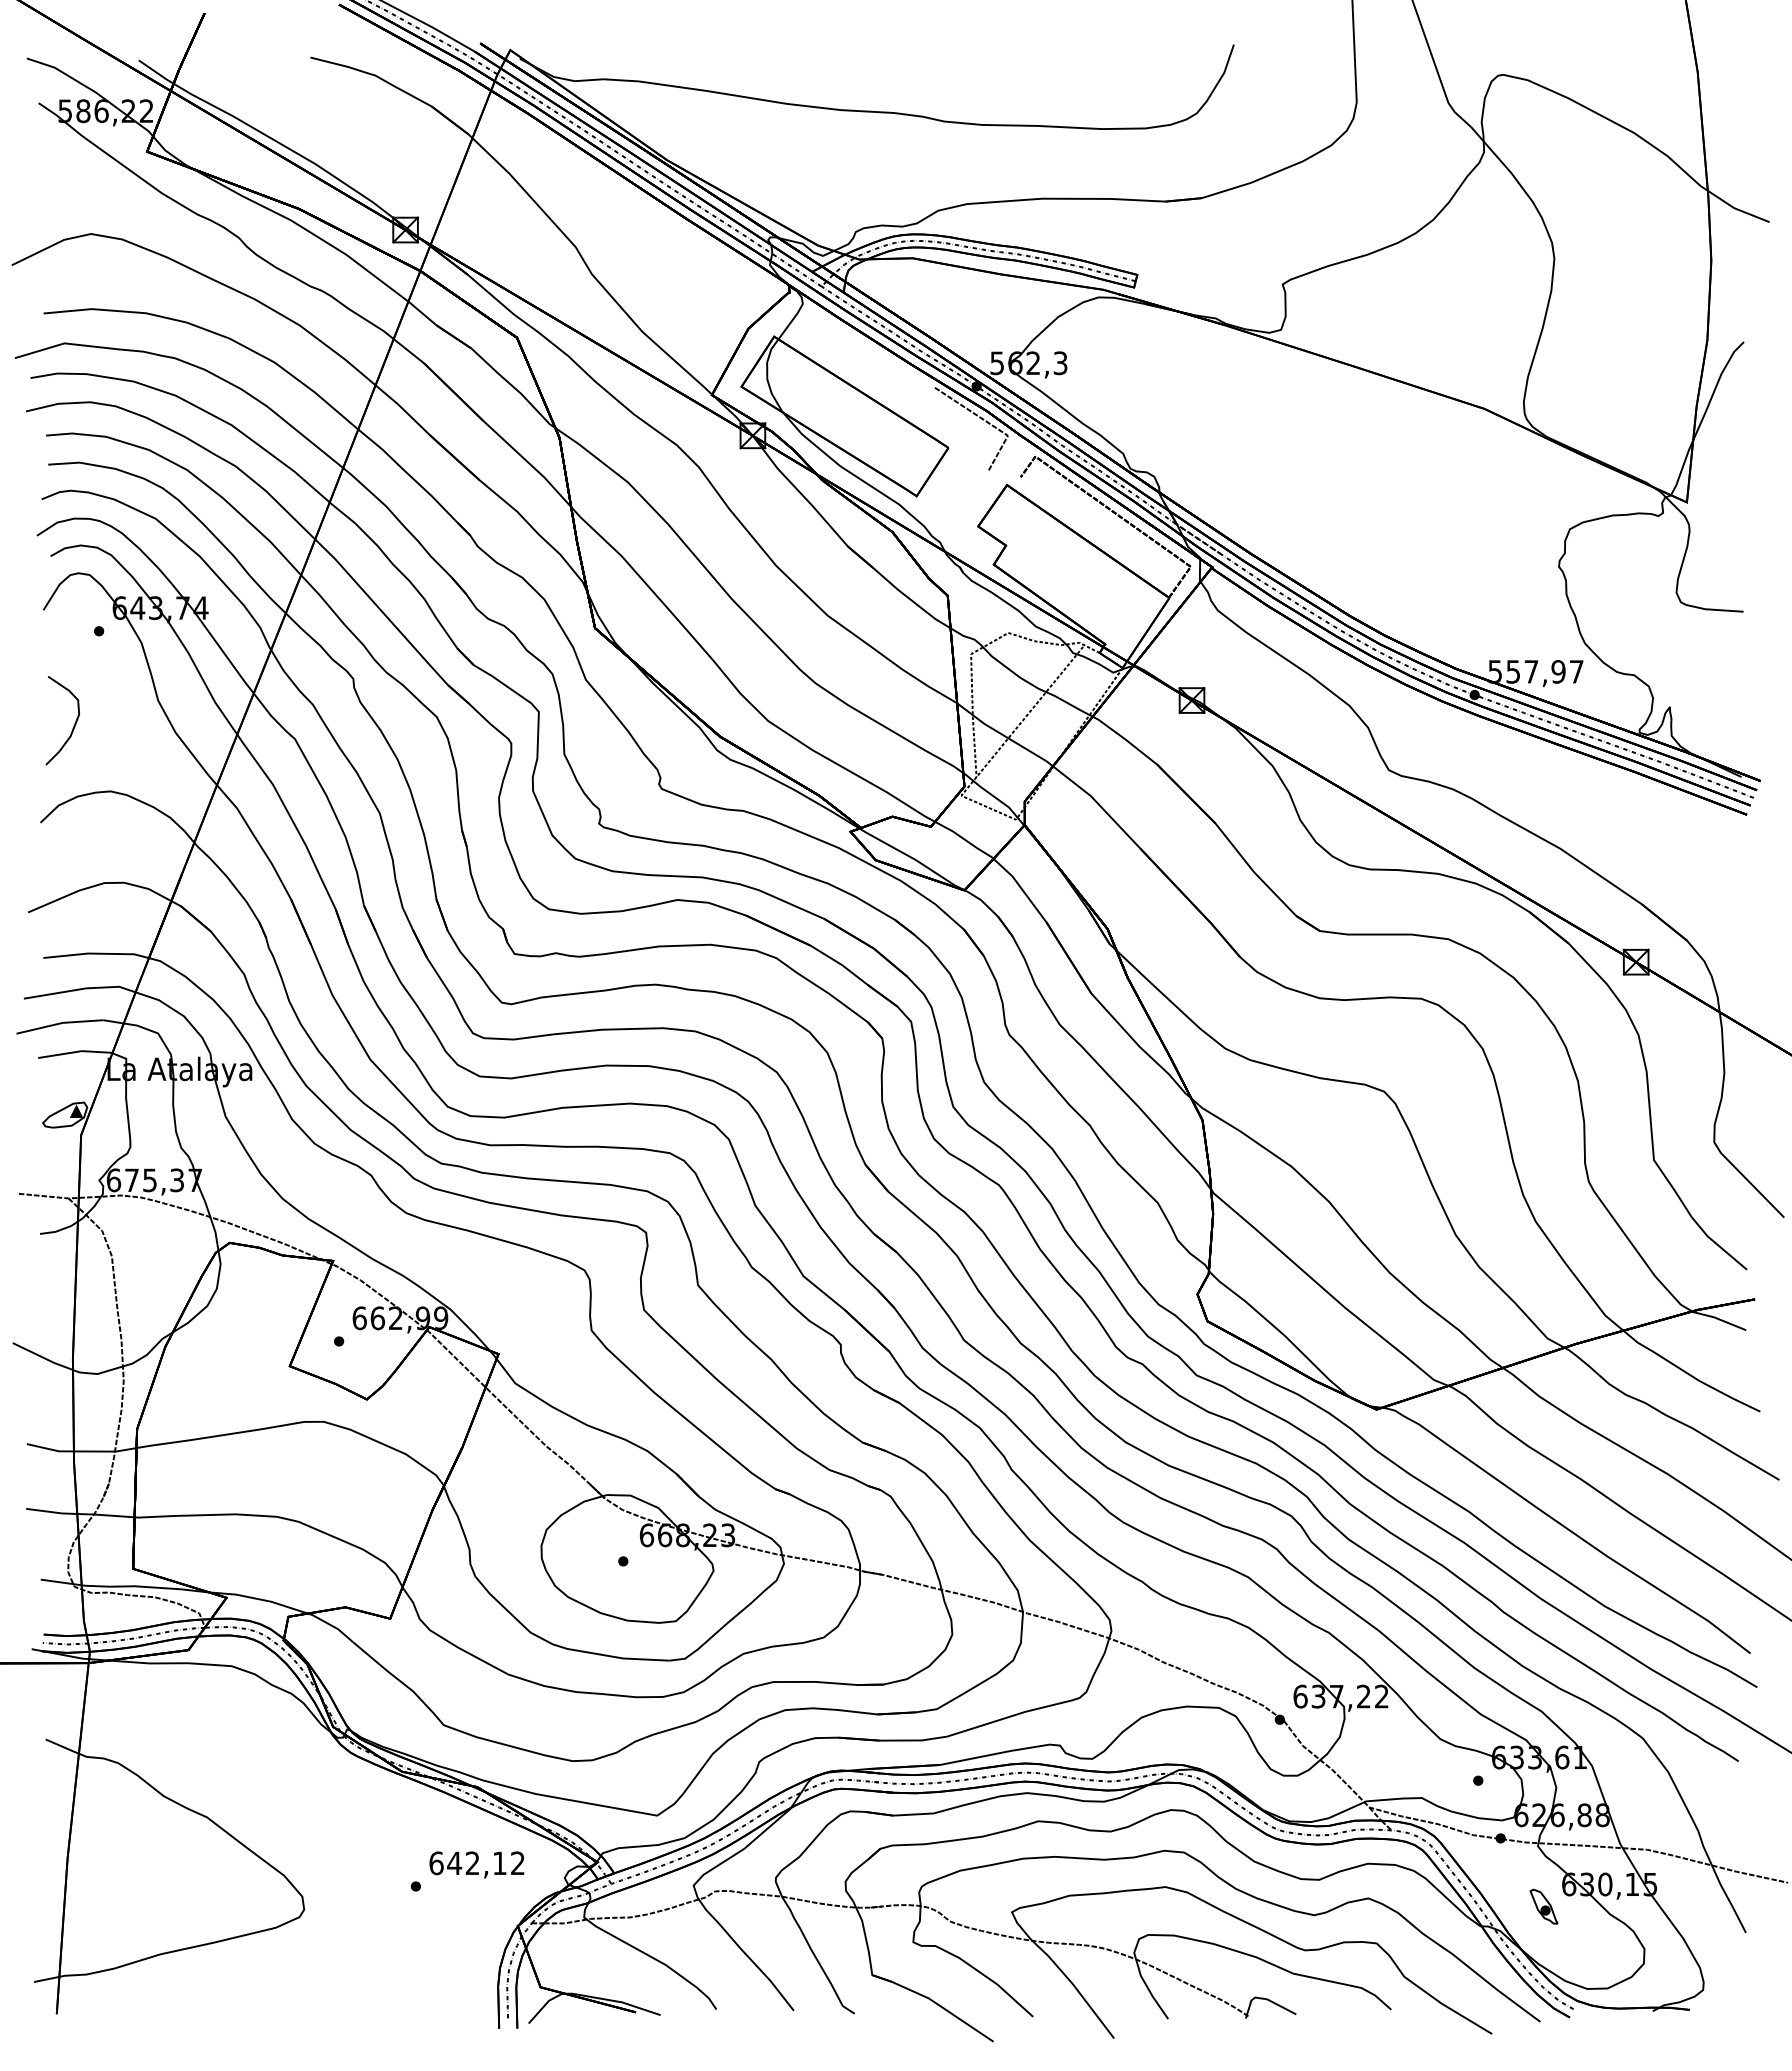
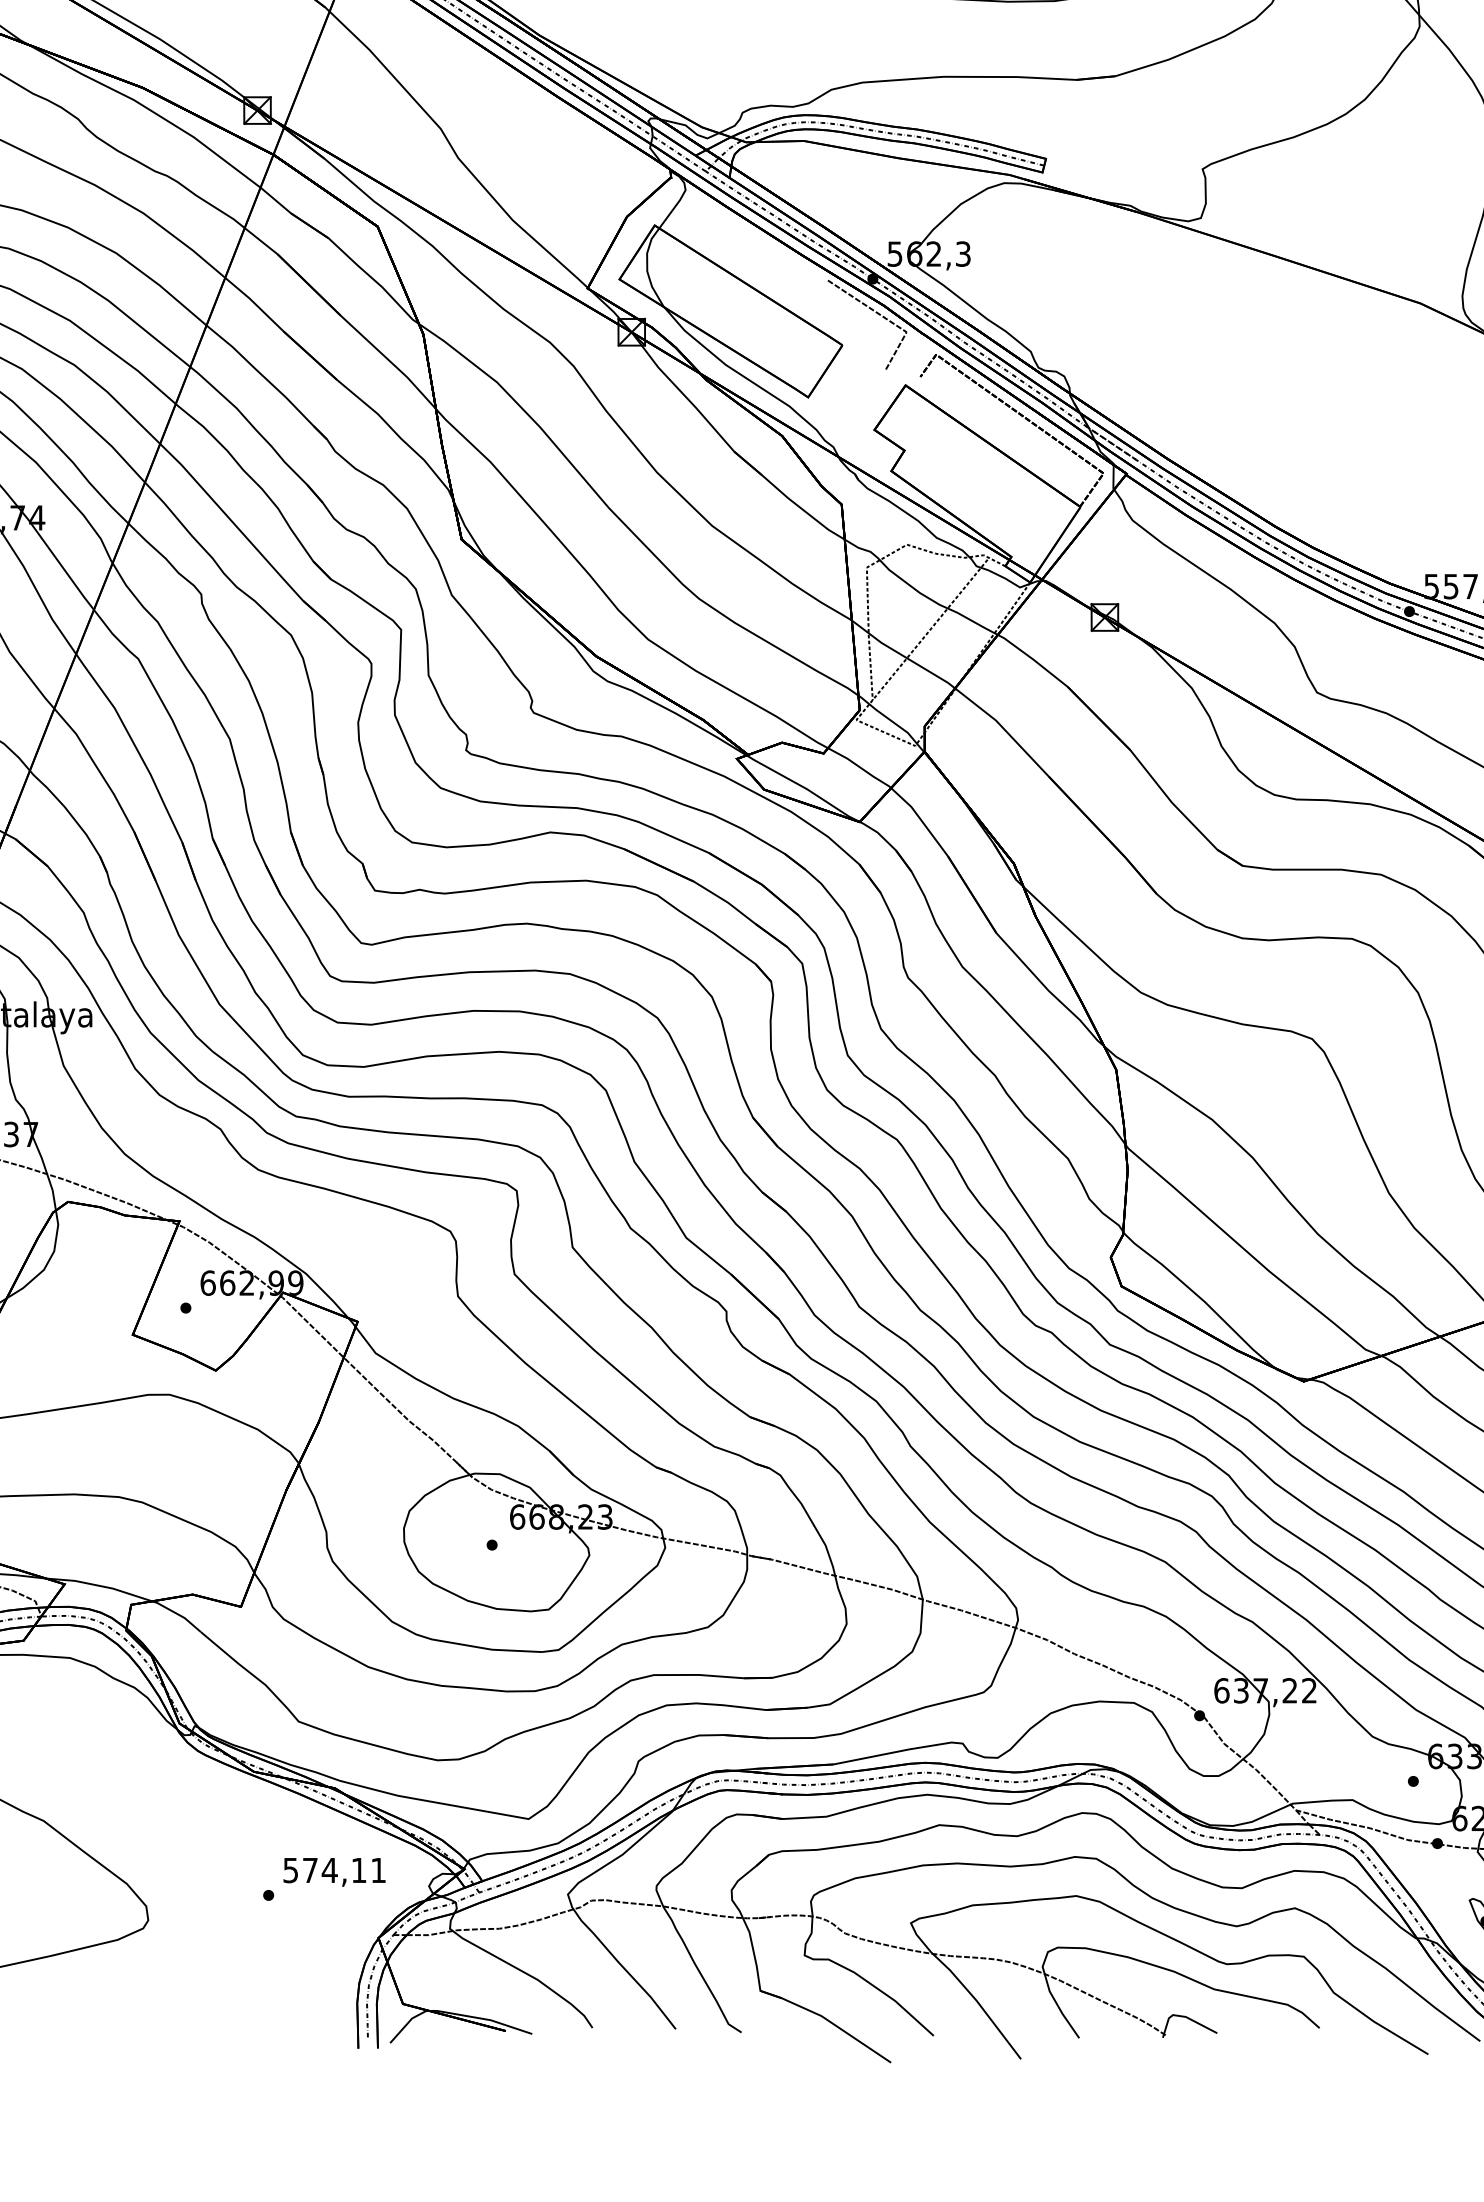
text: (476, 1863) -> (333, 1870), 642,12 -> 574,11

